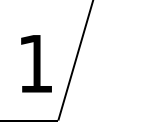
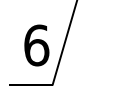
text: (35, 63) -> (36, 45), 1 -> 6

